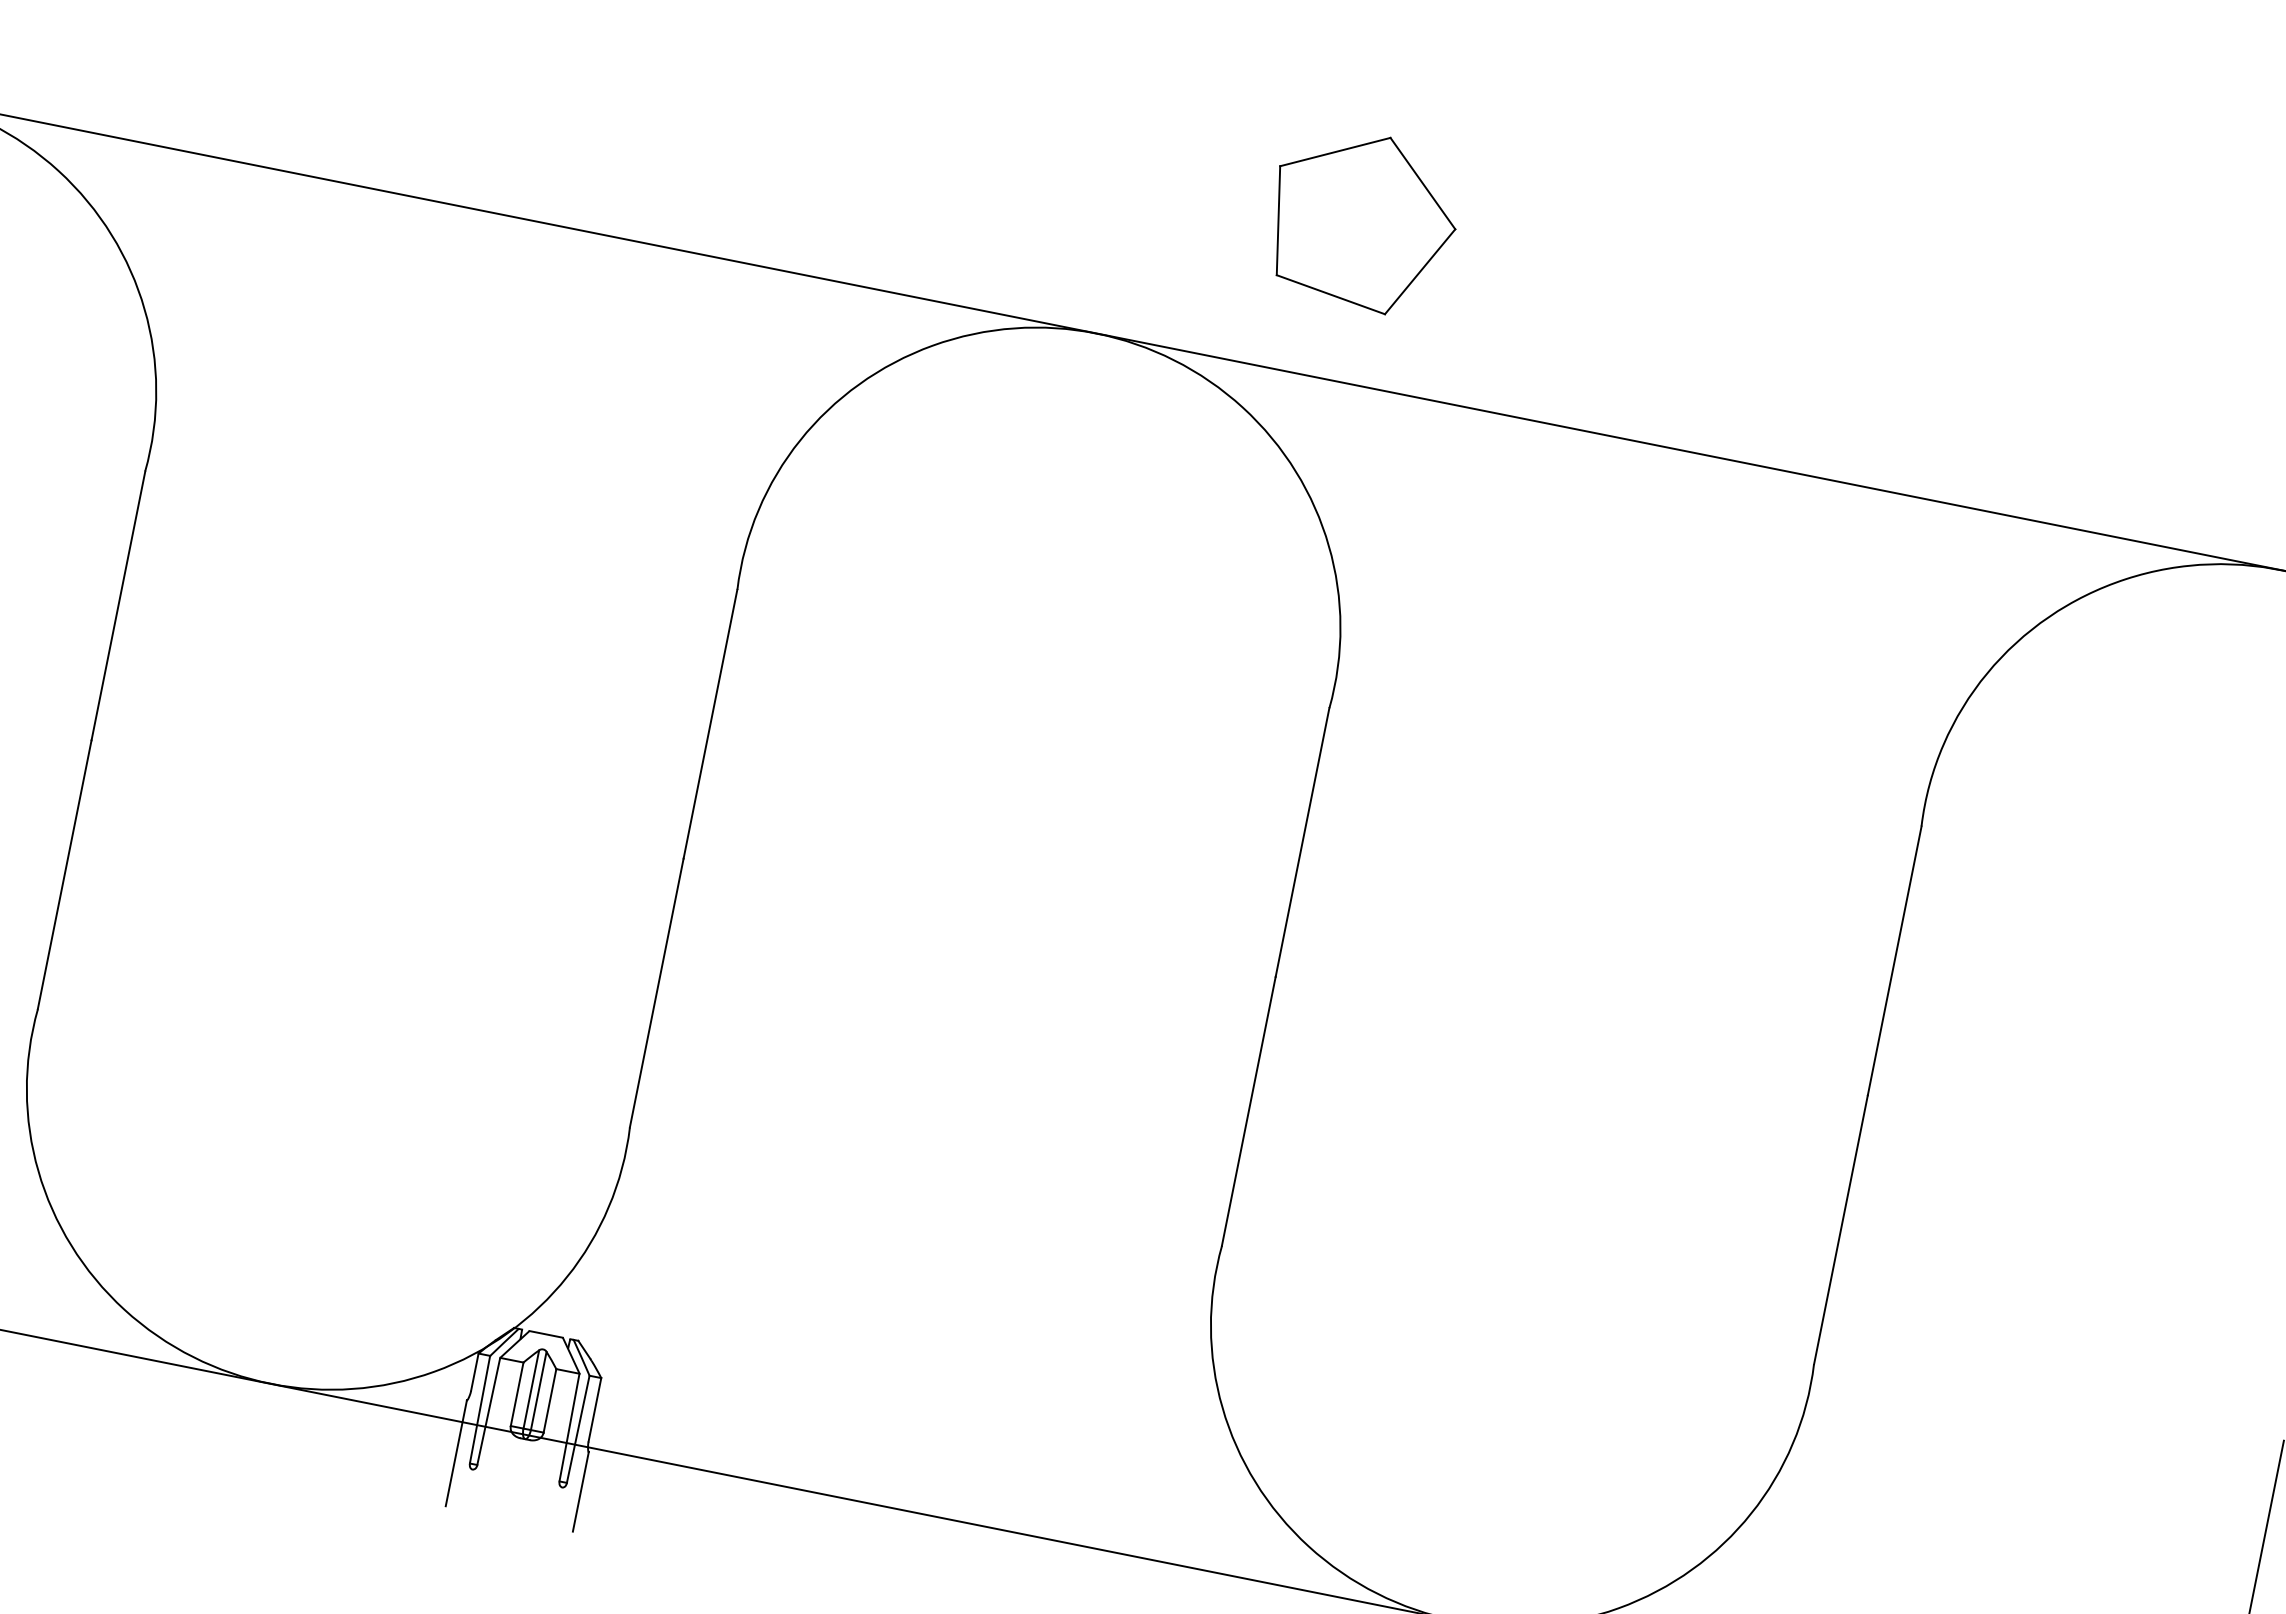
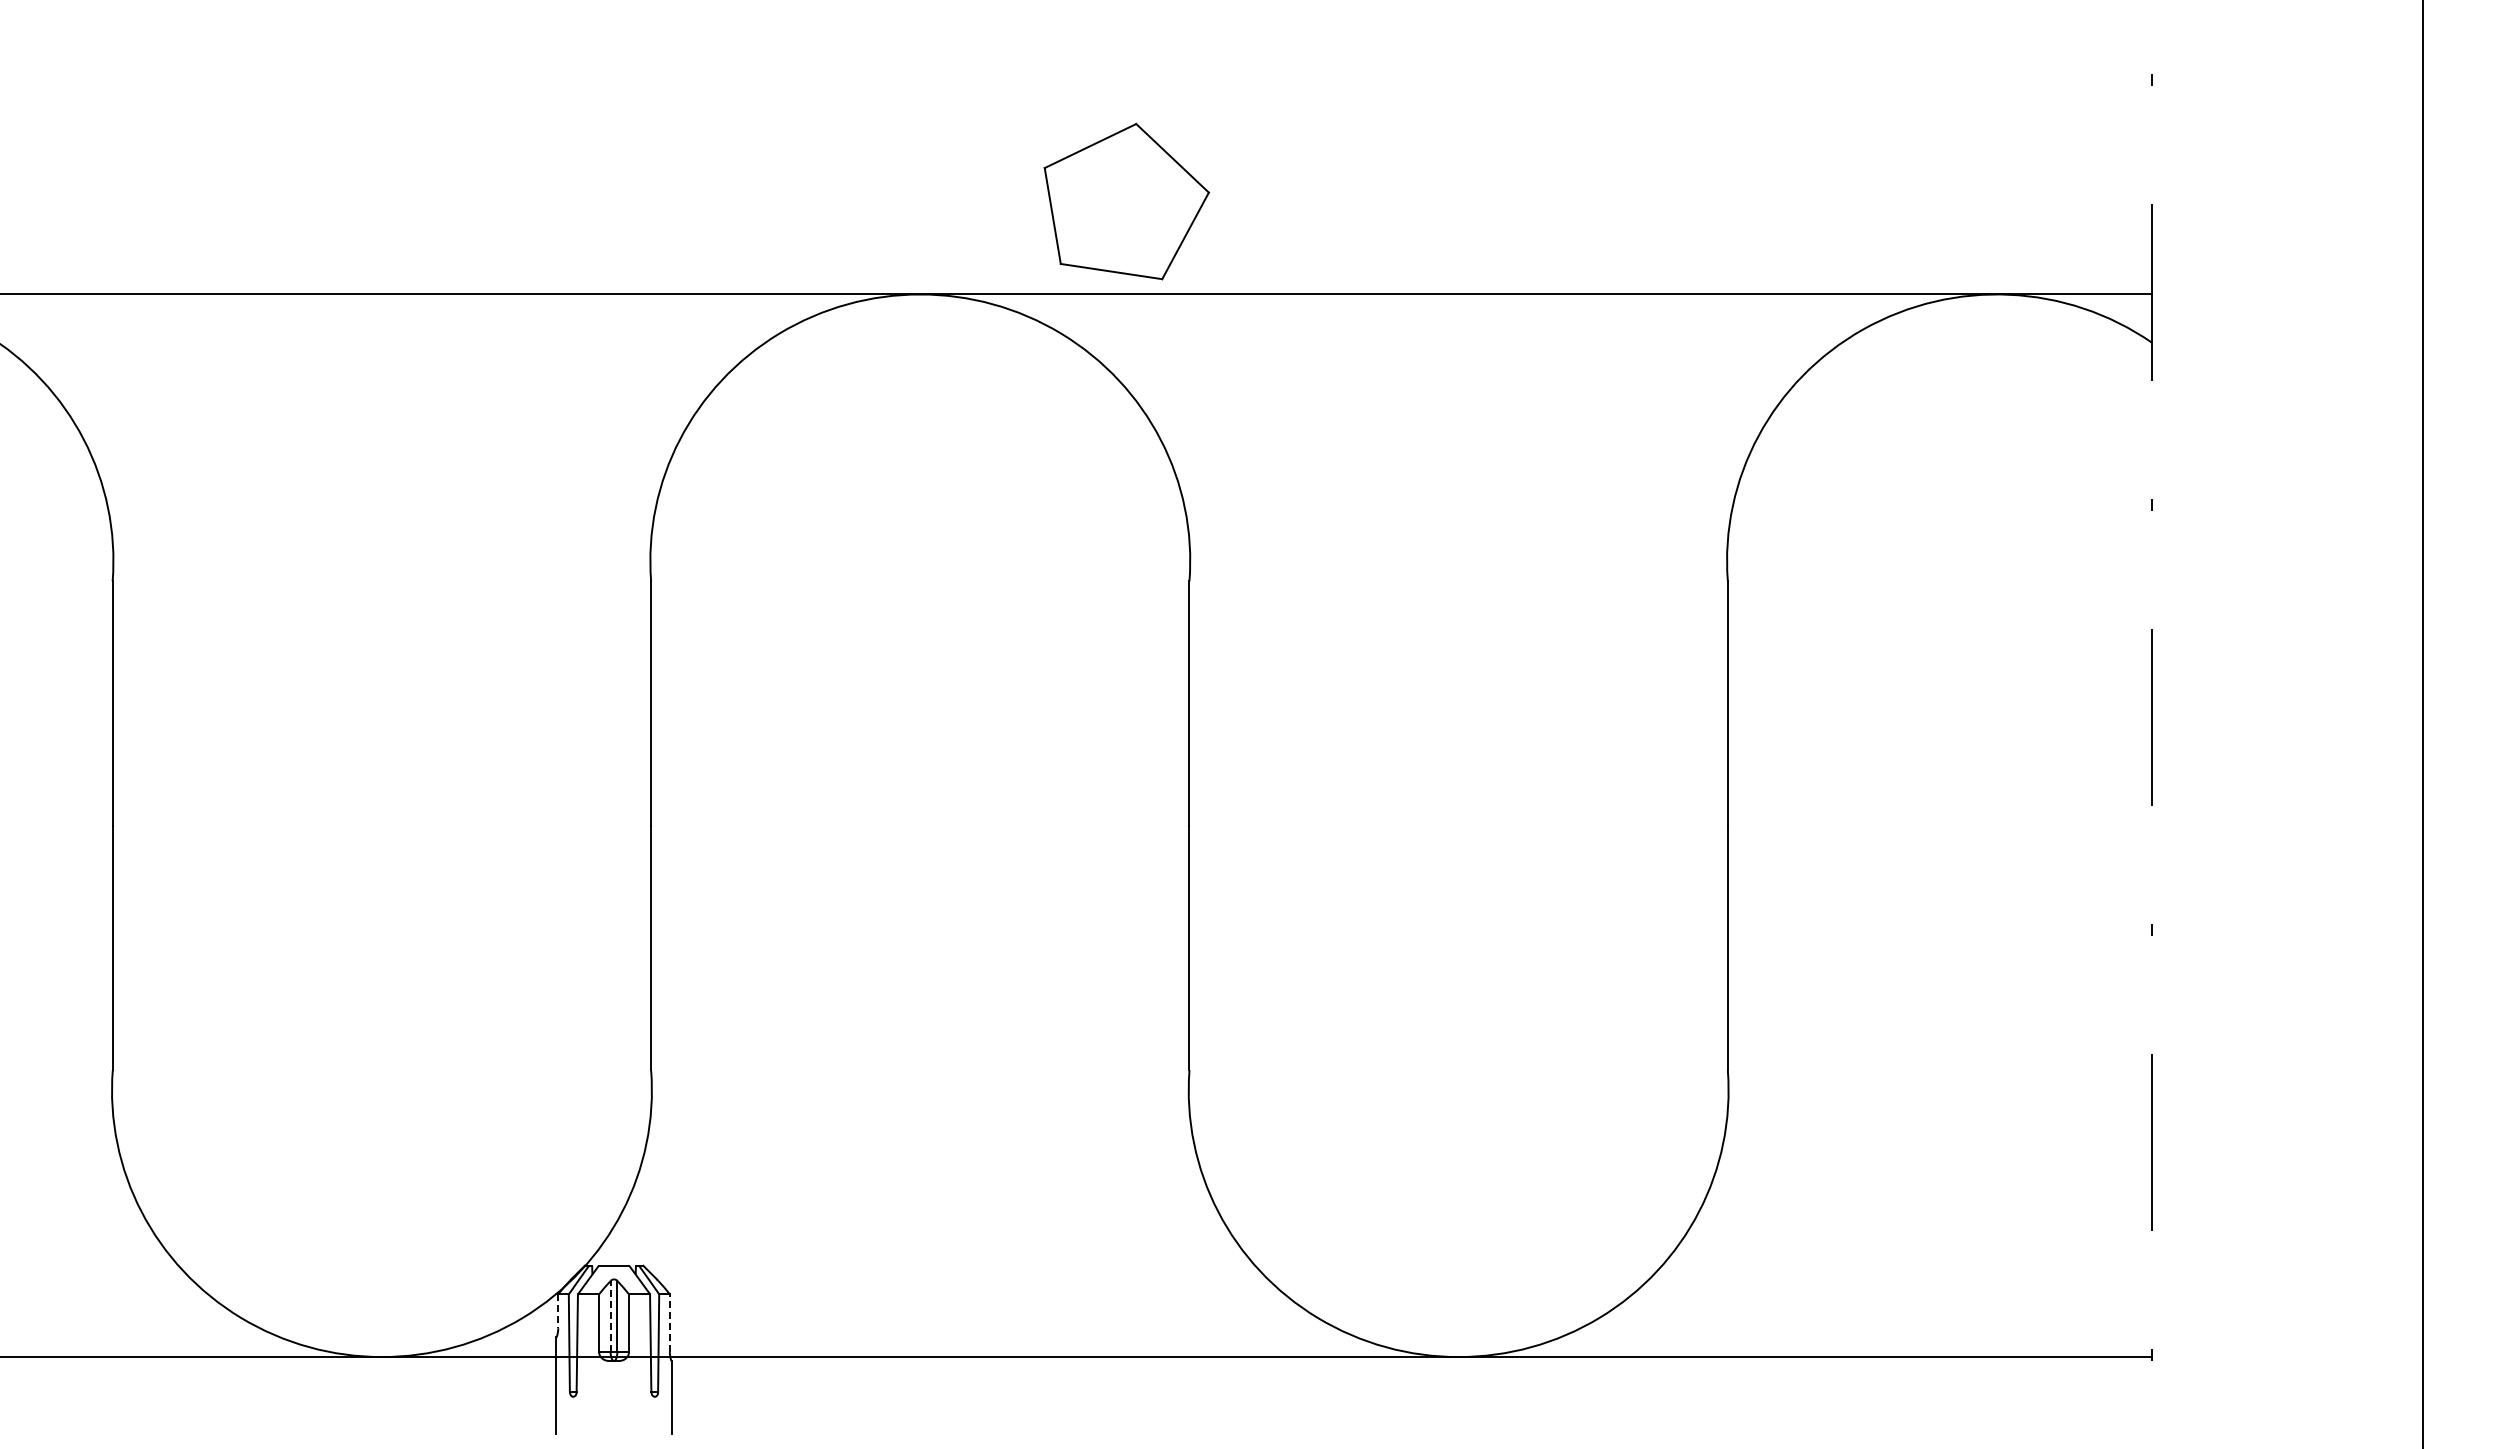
part: (1362, 220) -> (1126, 201), moved
line: (475, 1372) -> (558, 1311), solid -> dashed
line: (531, 1389) -> (610, 1316), solid -> dashed
line: (594, 1410) -> (669, 1323), solid -> dashed

